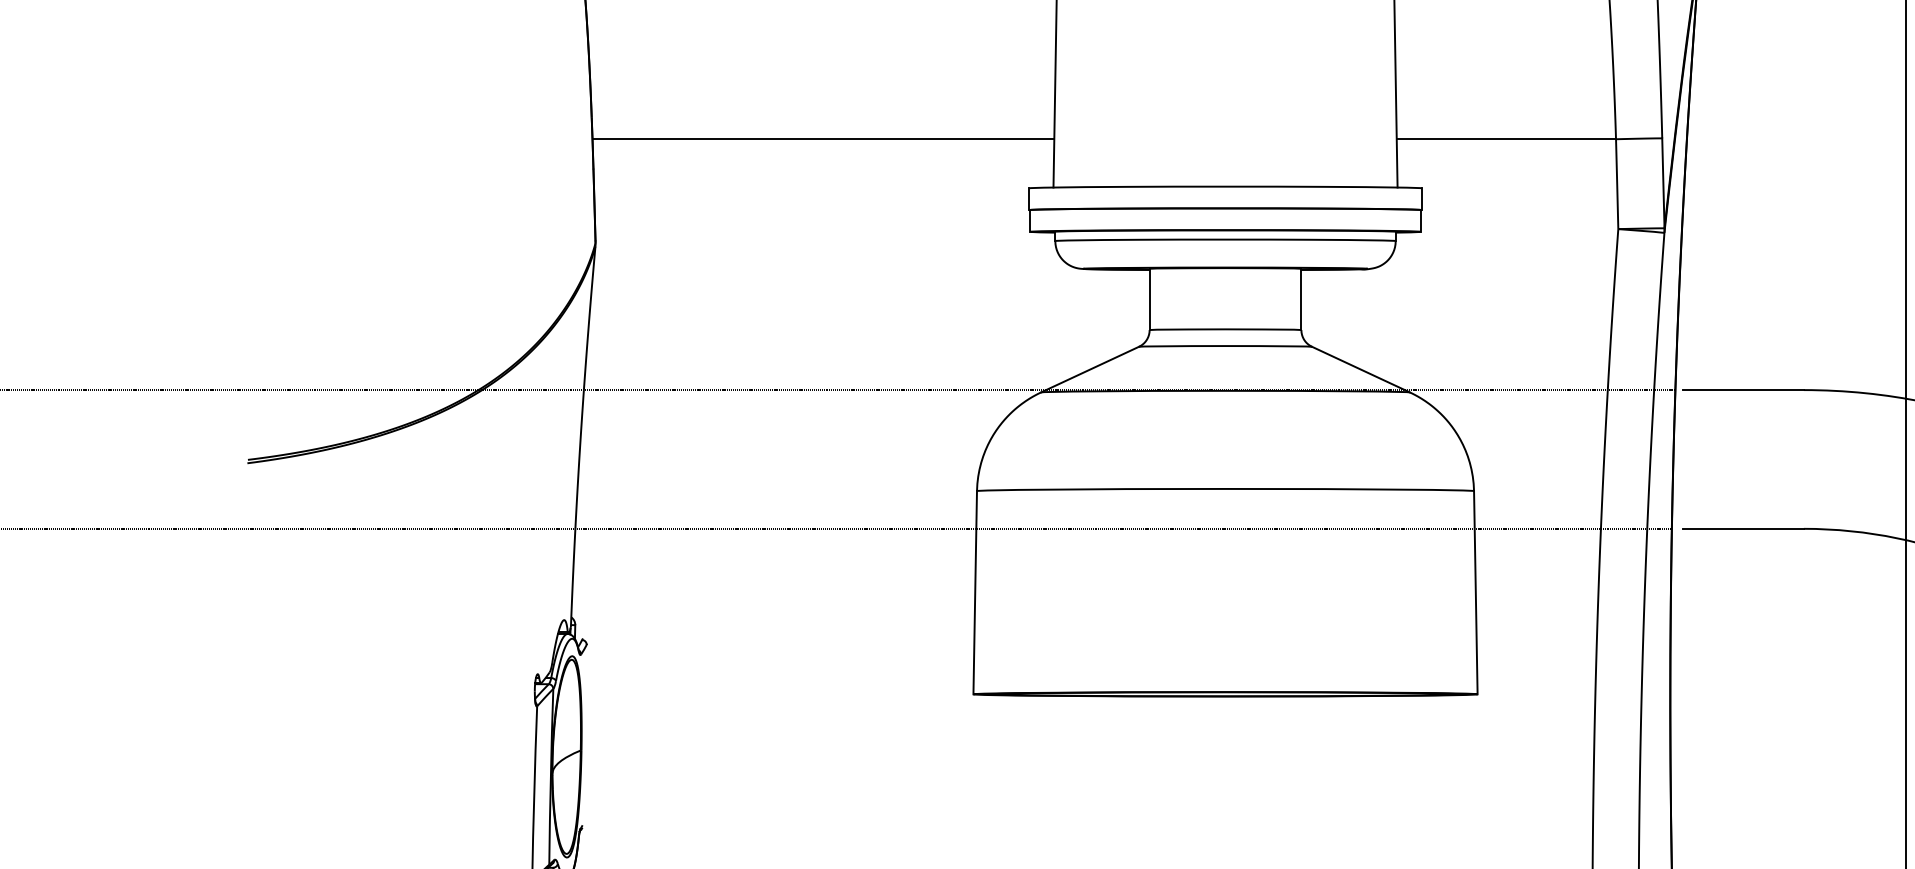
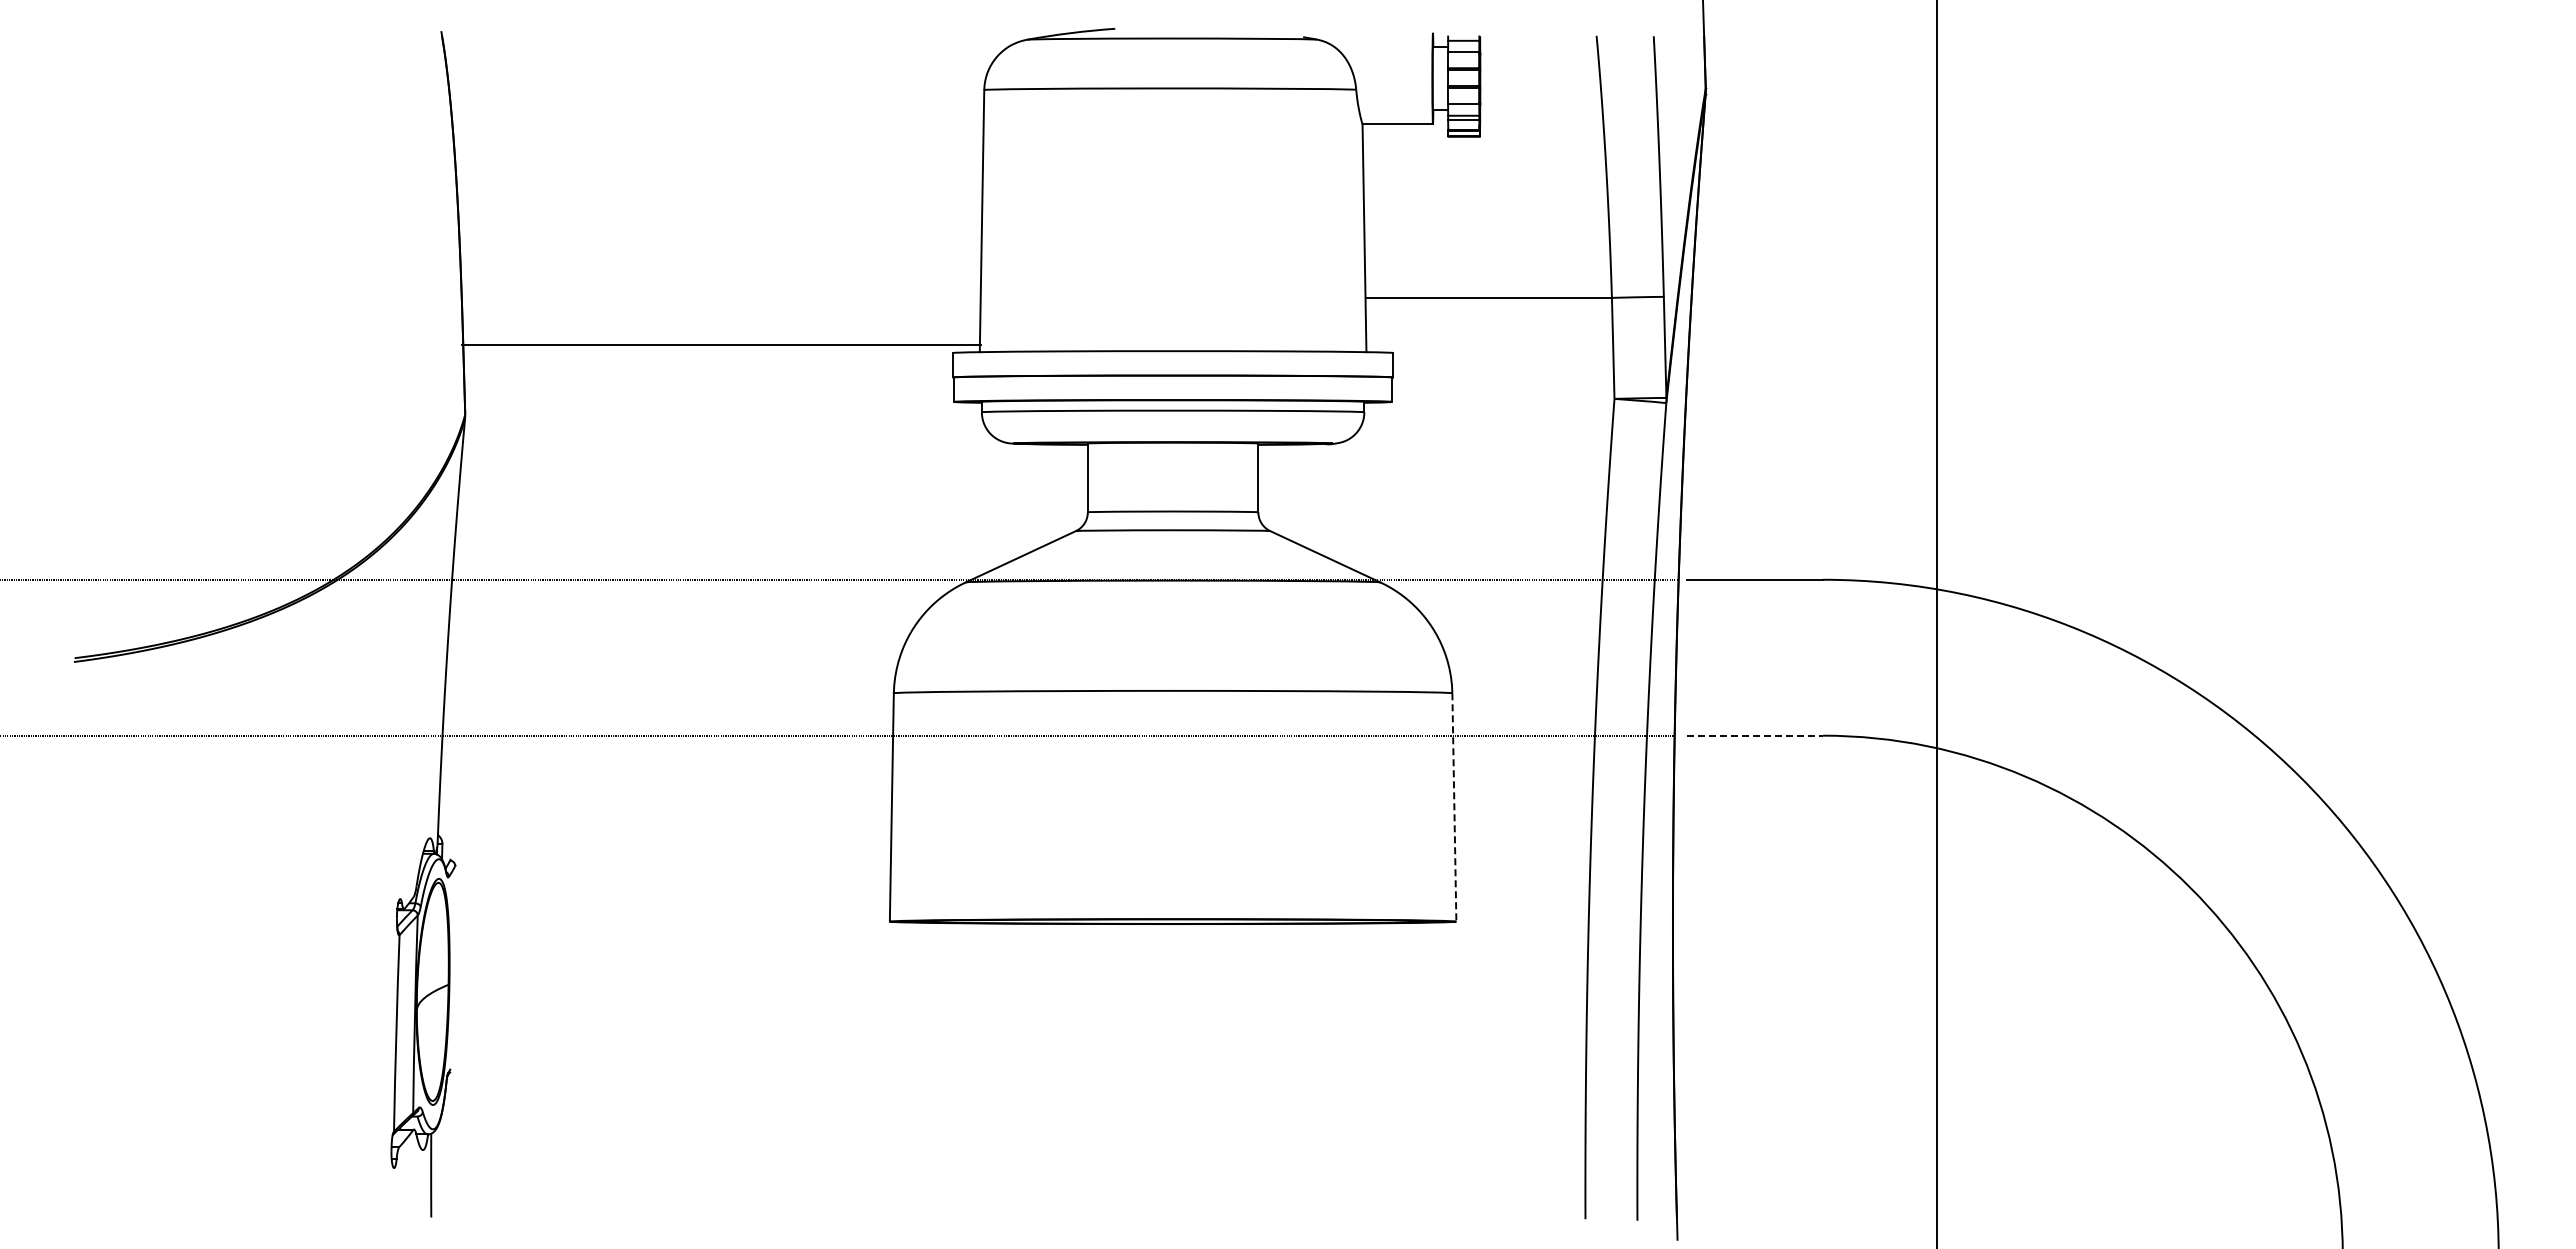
line: (822, 138) -> (720, 344), moved
line: (1743, 528) -> (1755, 735), solid -> dashed
line: (1475, 592) -> (1454, 807), solid -> dashed

